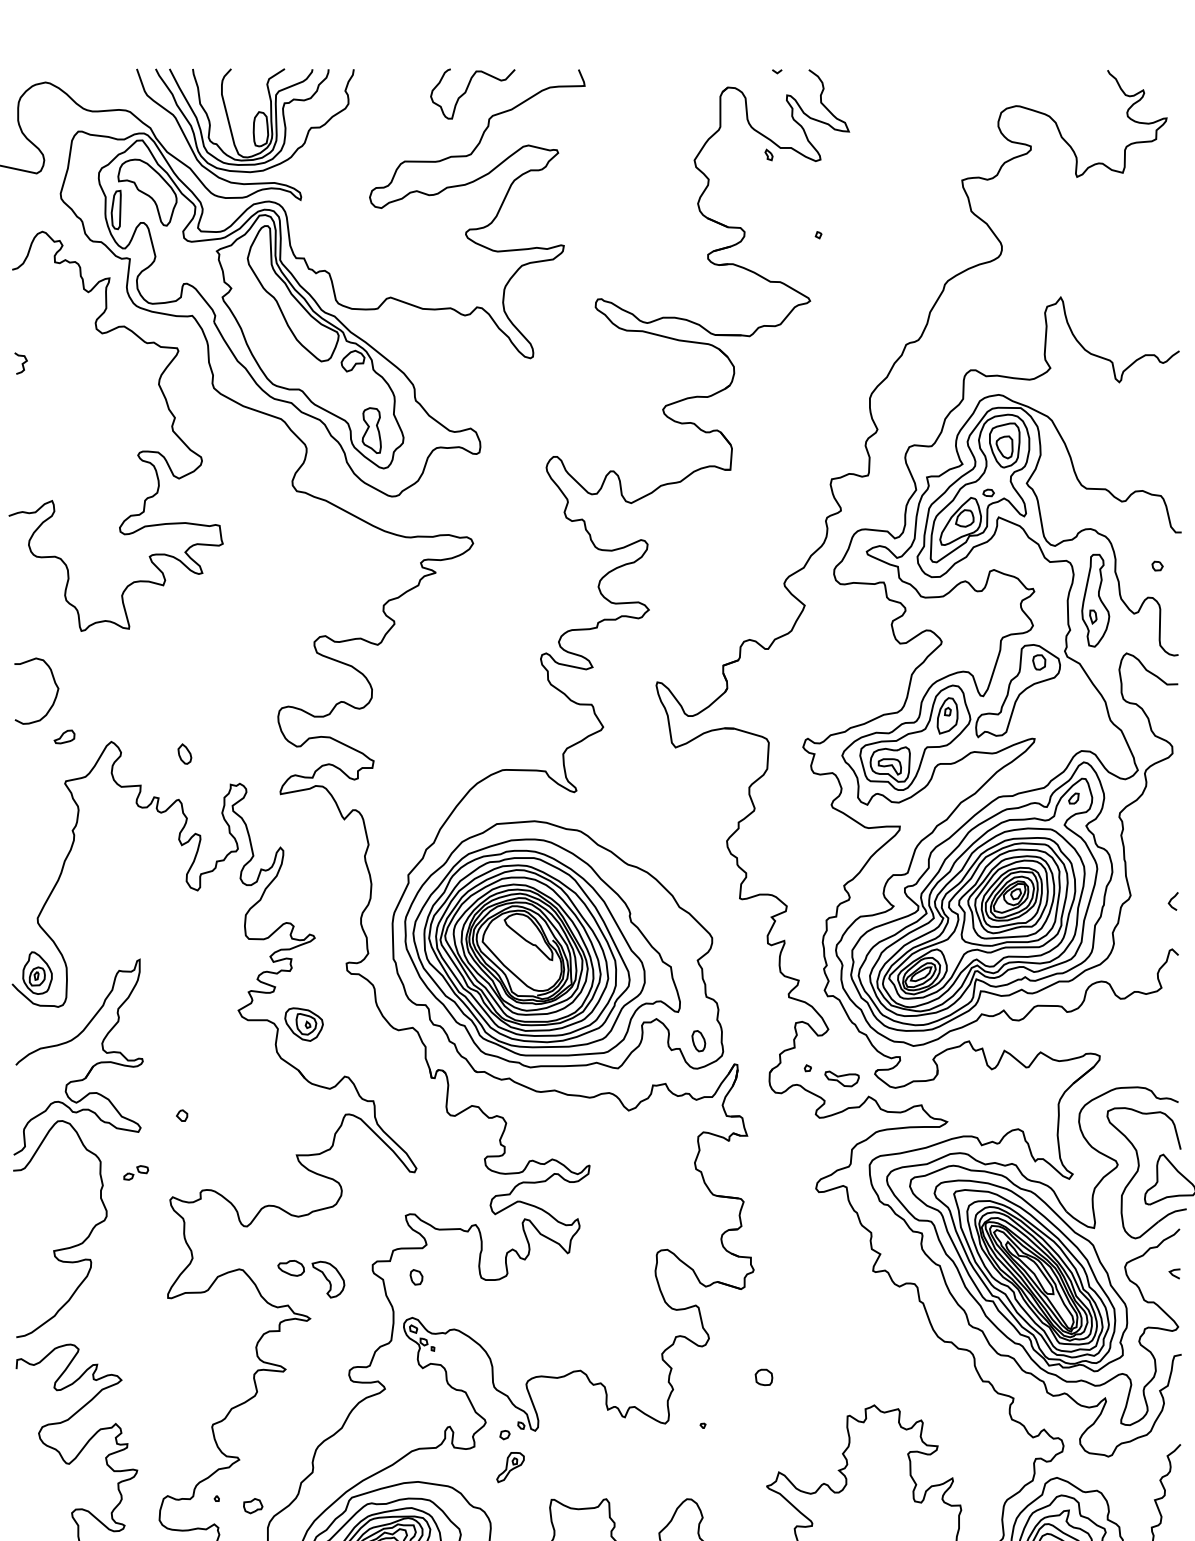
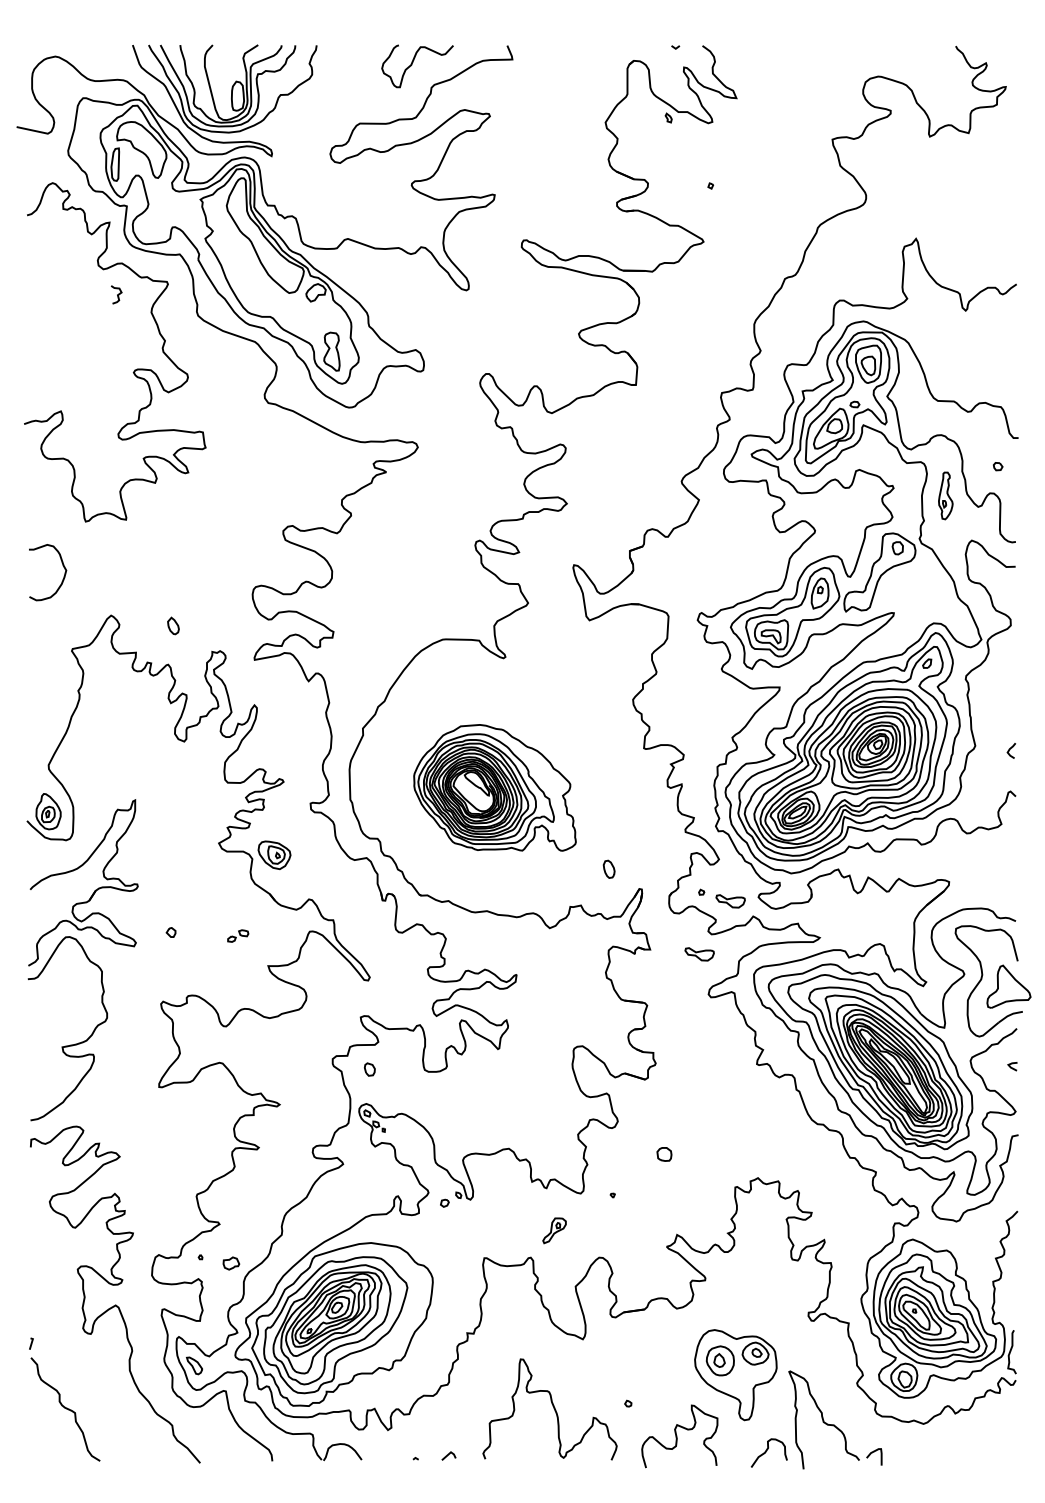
curve: (22, 363) -> (117, 294), moved
part: (1095, 600) -> (945, 495), size x0.6
part: (64, 737) -> (71, 611), removed
part: (563, 944) -> (494, 787), size x0.6
part: (805, 1141) -> (699, 954), added
part: (136, 1172) -> (238, 935), moved
part: (305, 1272) -> (275, 1065), removed
part: (510, 1467) -> (554, 1230), moved

